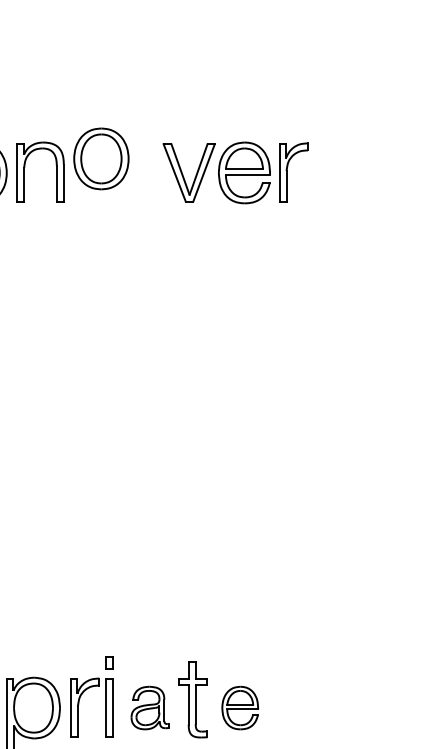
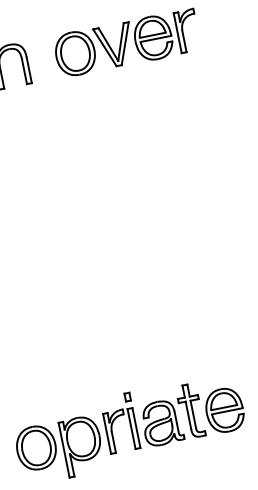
part: (101, 158) -> (75, 53), moved
part: (149, 707) -> (161, 422), size x1.43
part: (239, 707) -> (224, 410), size x1.43

